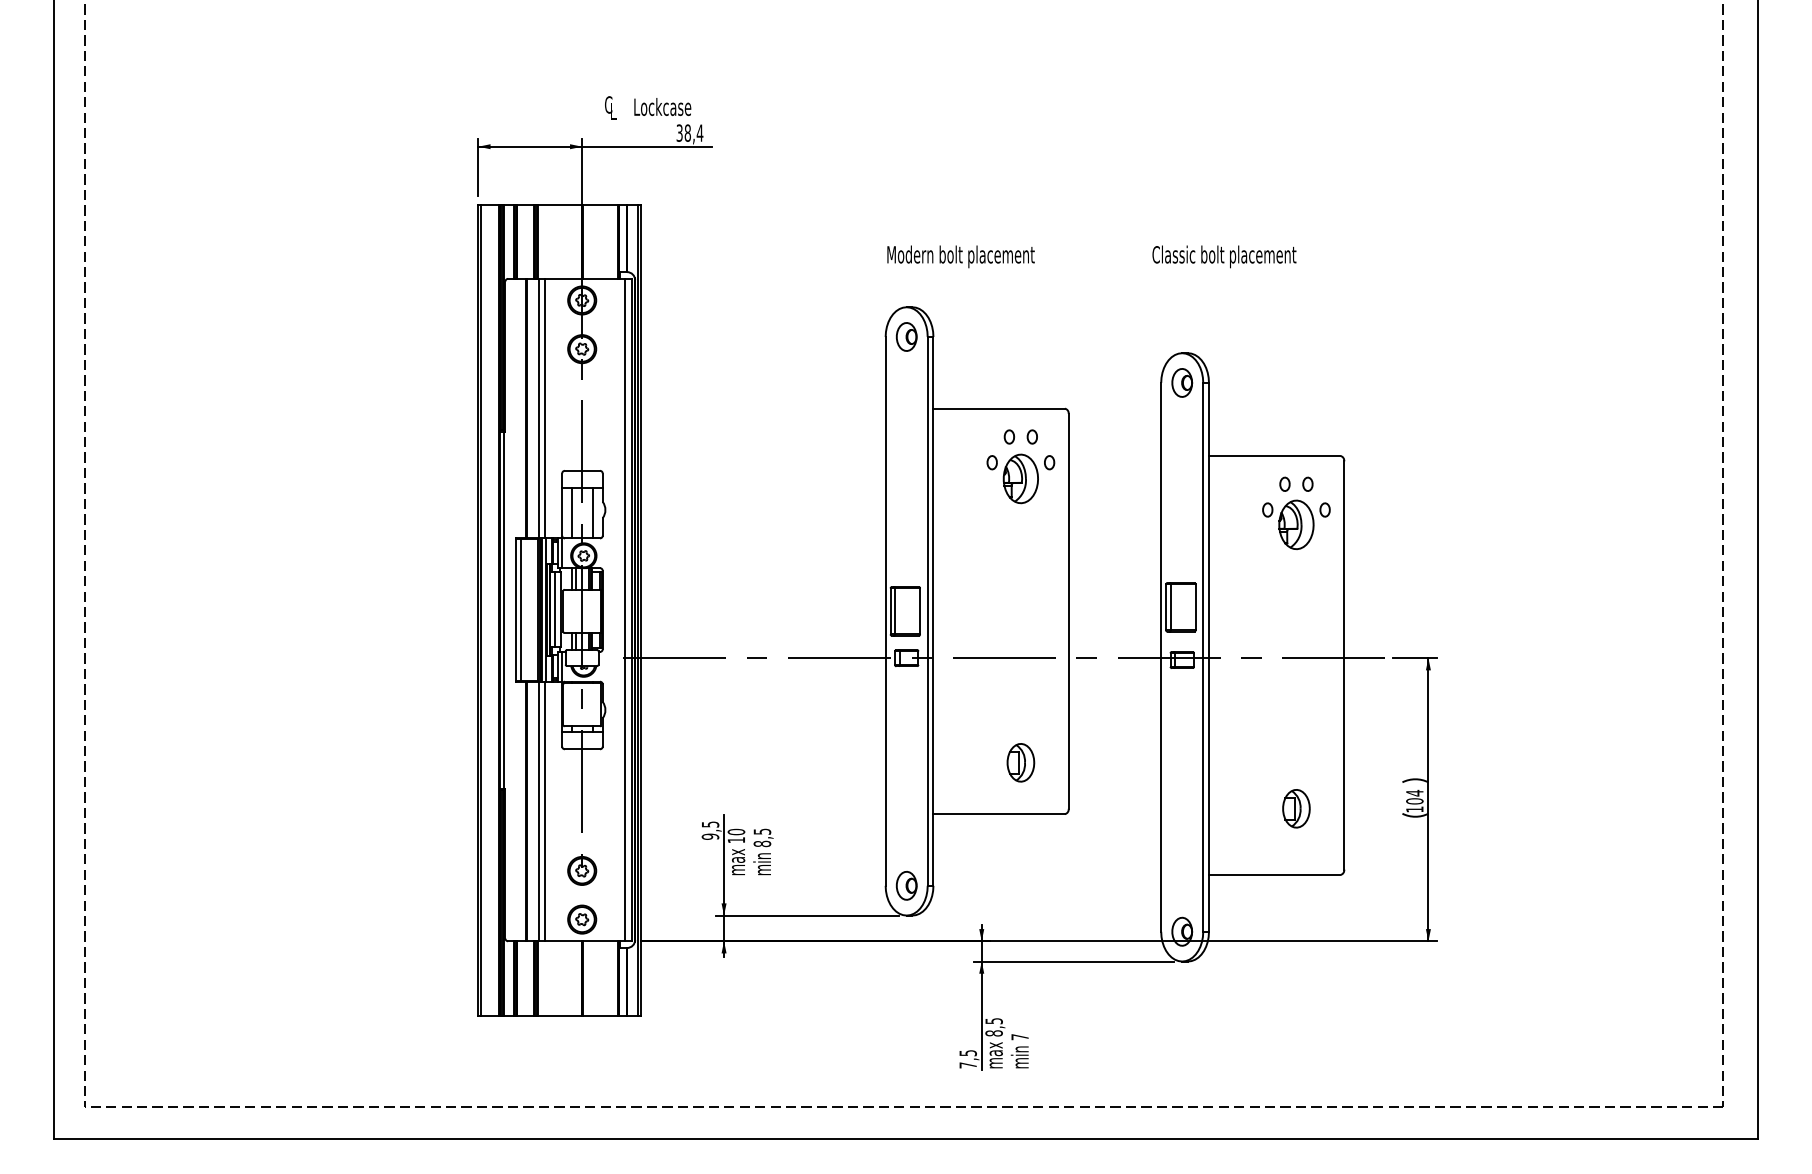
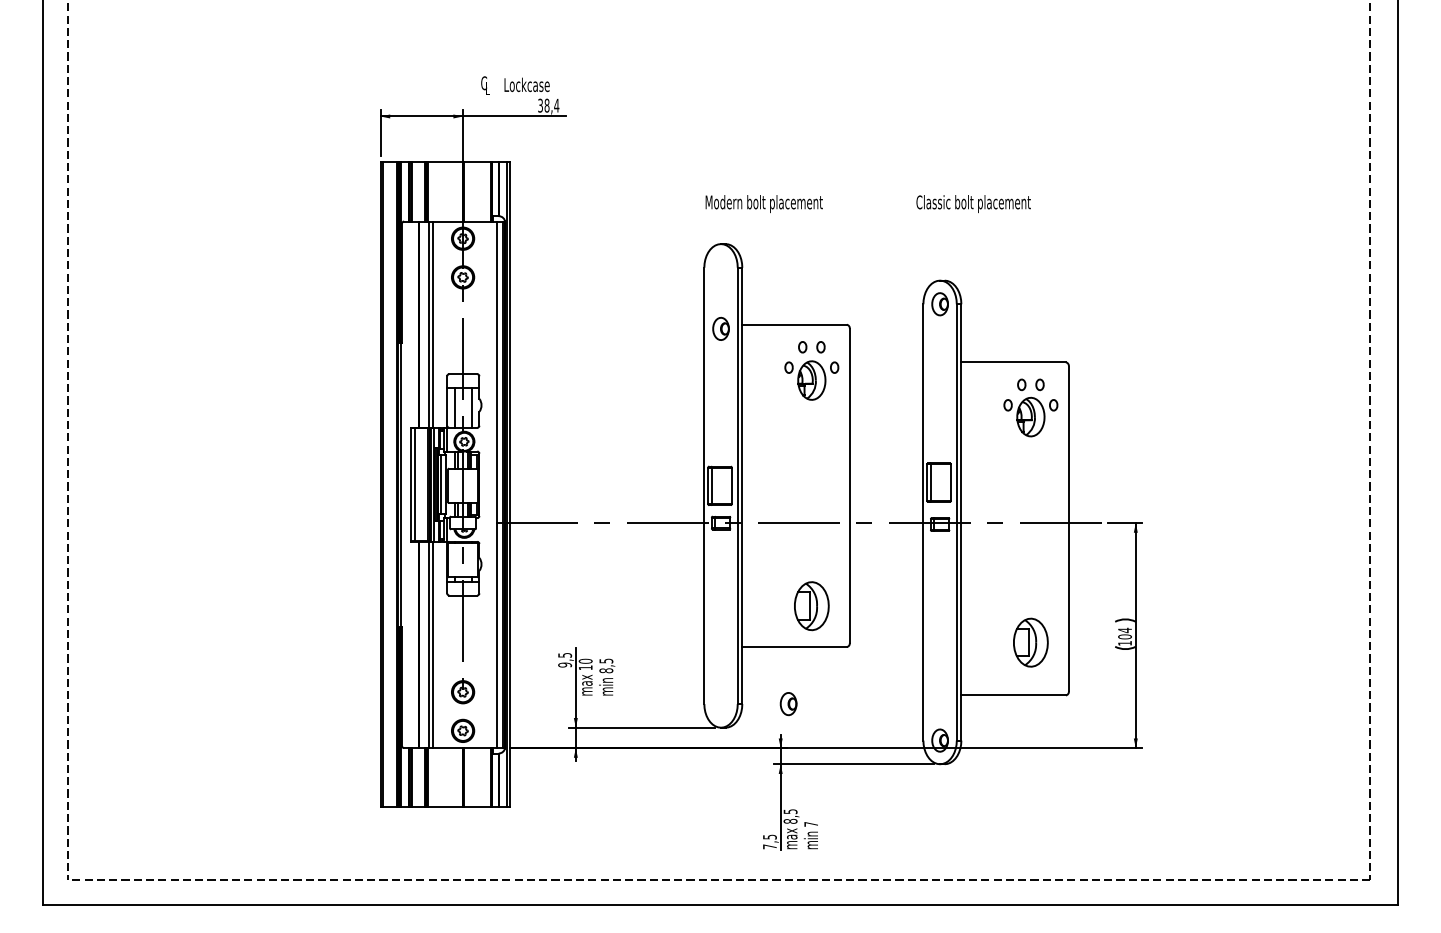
part: (906, 336) -> (720, 328), moved
part: (1020, 762) -> (811, 606), size x1.6
part: (1296, 808) -> (1030, 642), size x1.6
part: (906, 885) -> (788, 703), moved

